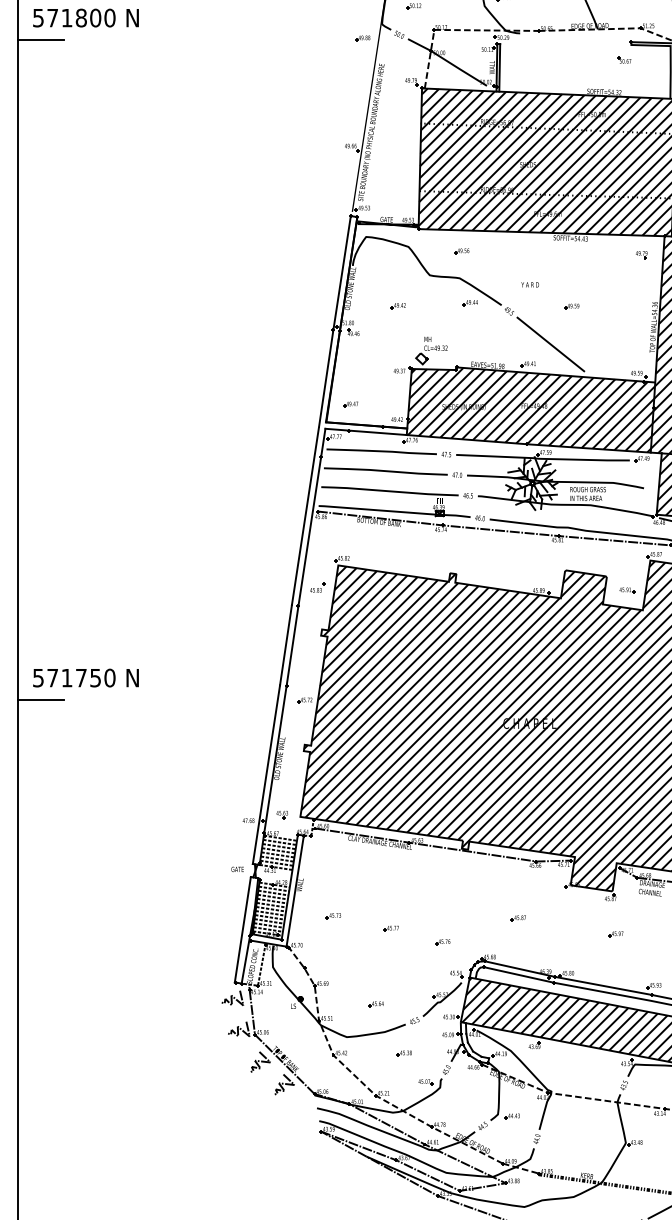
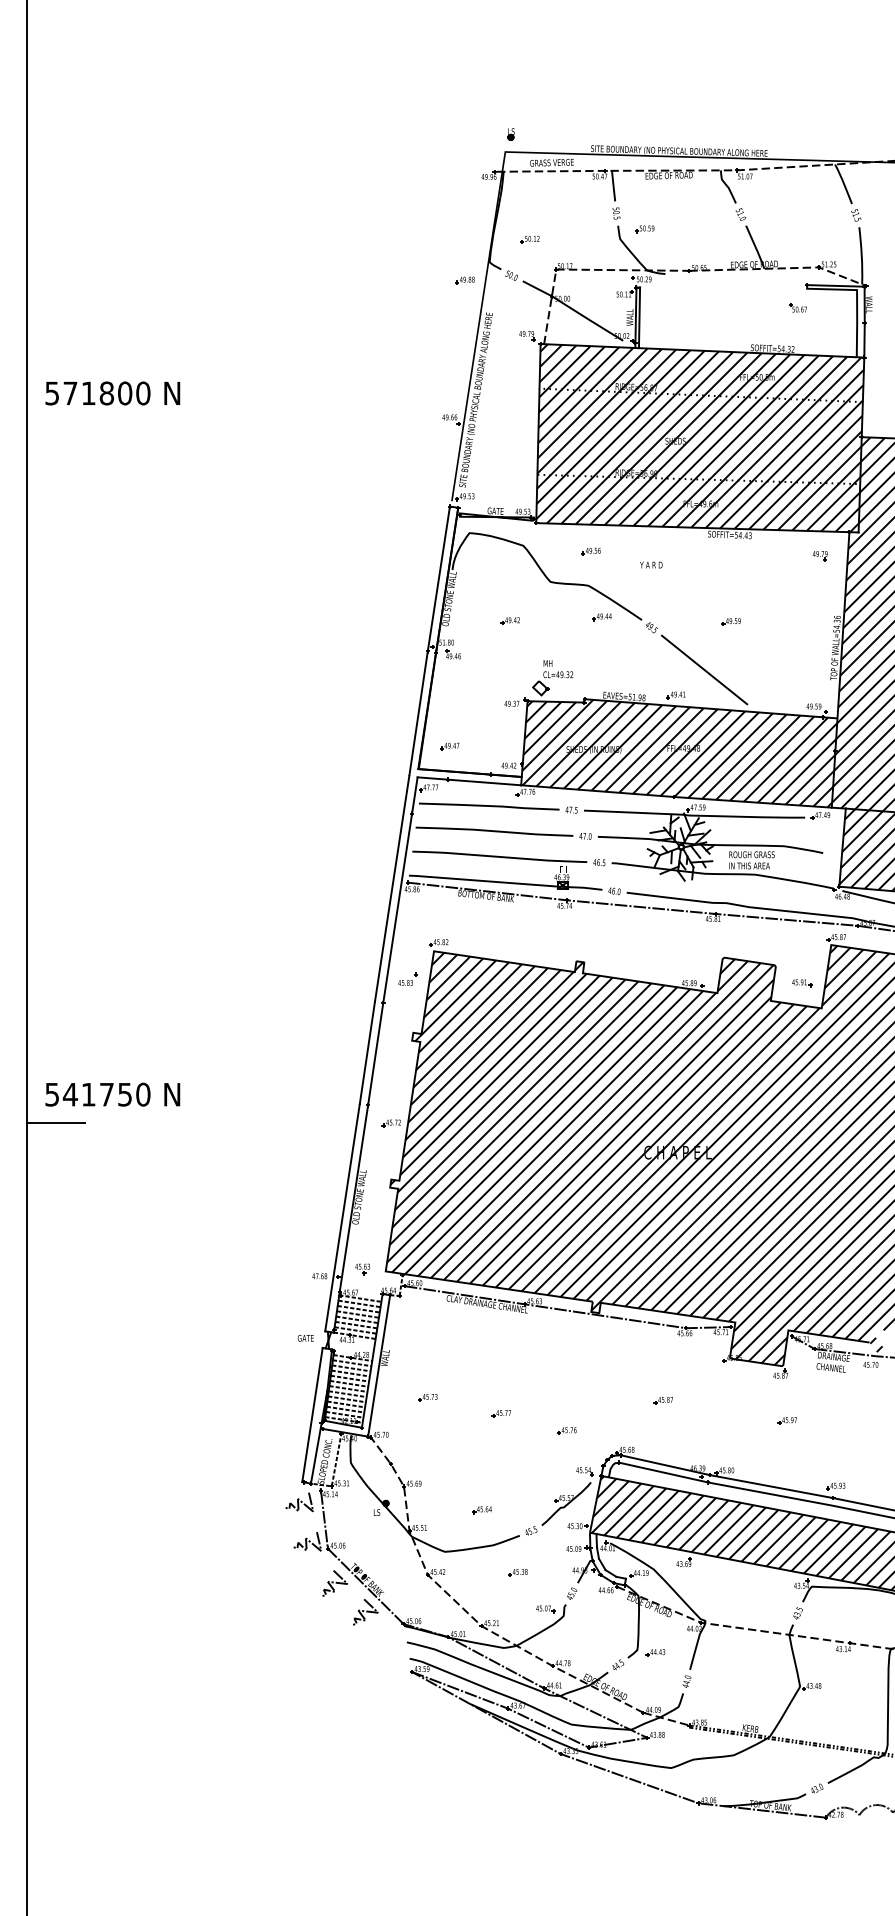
text: (85, 18) -> (112, 393), moved
line: (40, 40) -> (55, 282), removed
text: (530, 284) -> (651, 564), moved
text: (51, 677) -> (69, 1094), 571750 -> 541750

